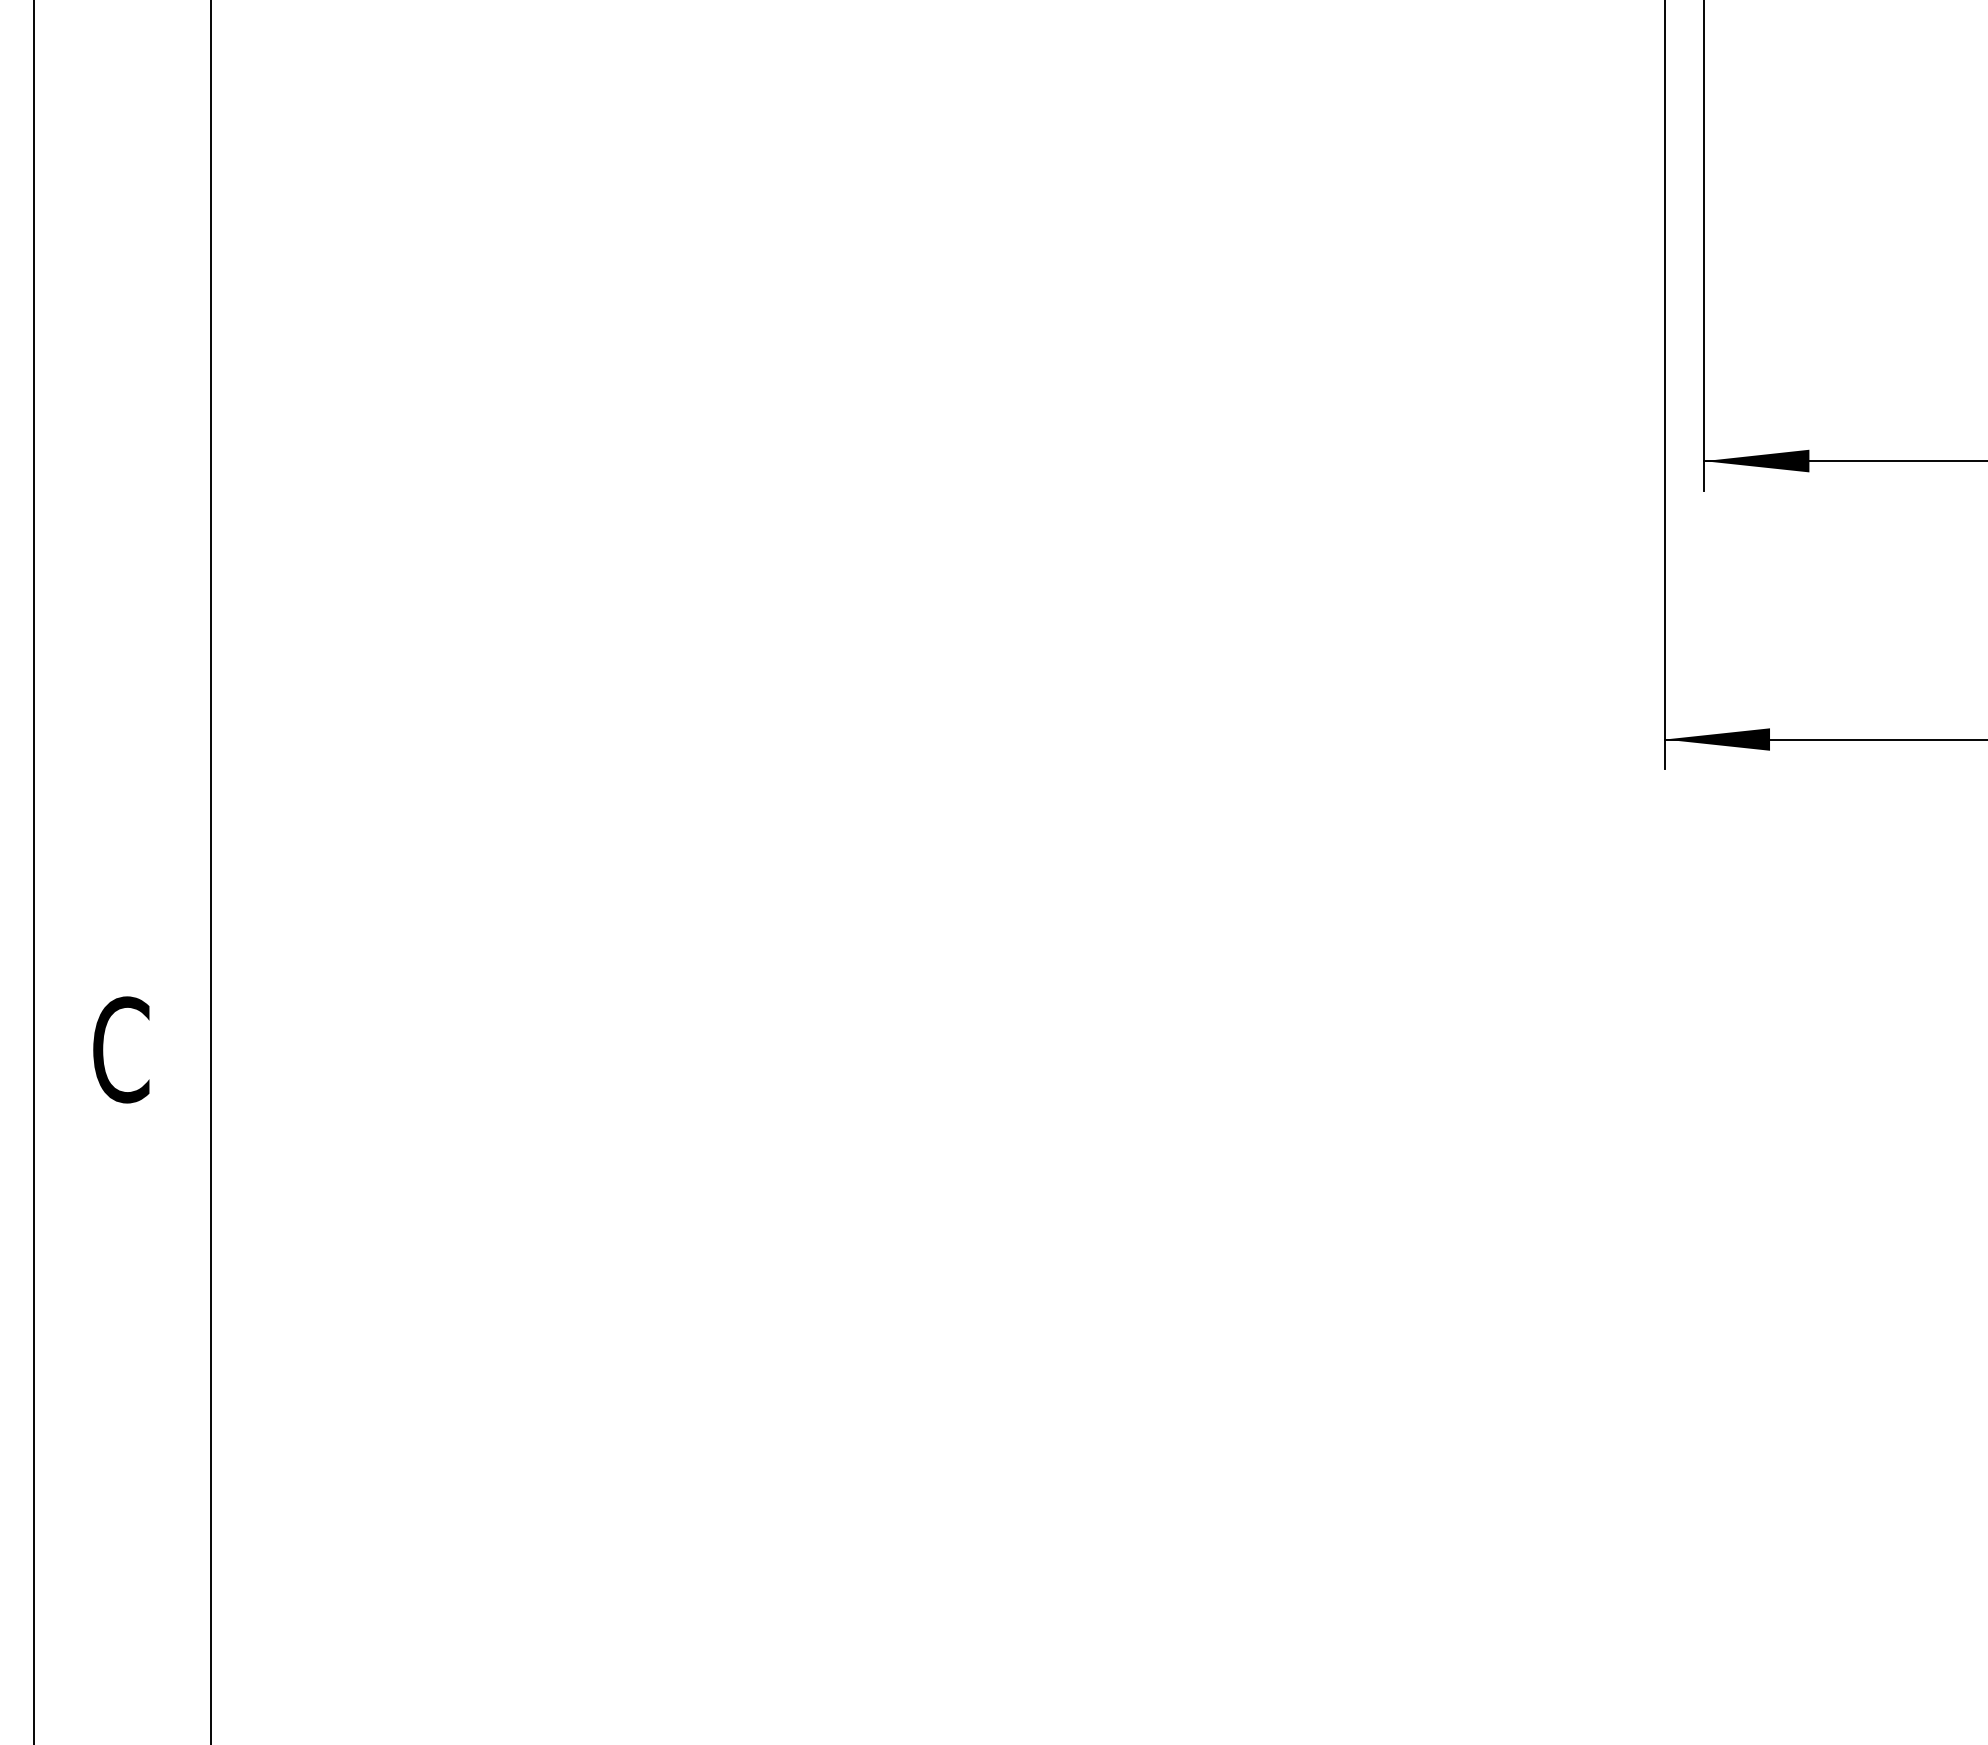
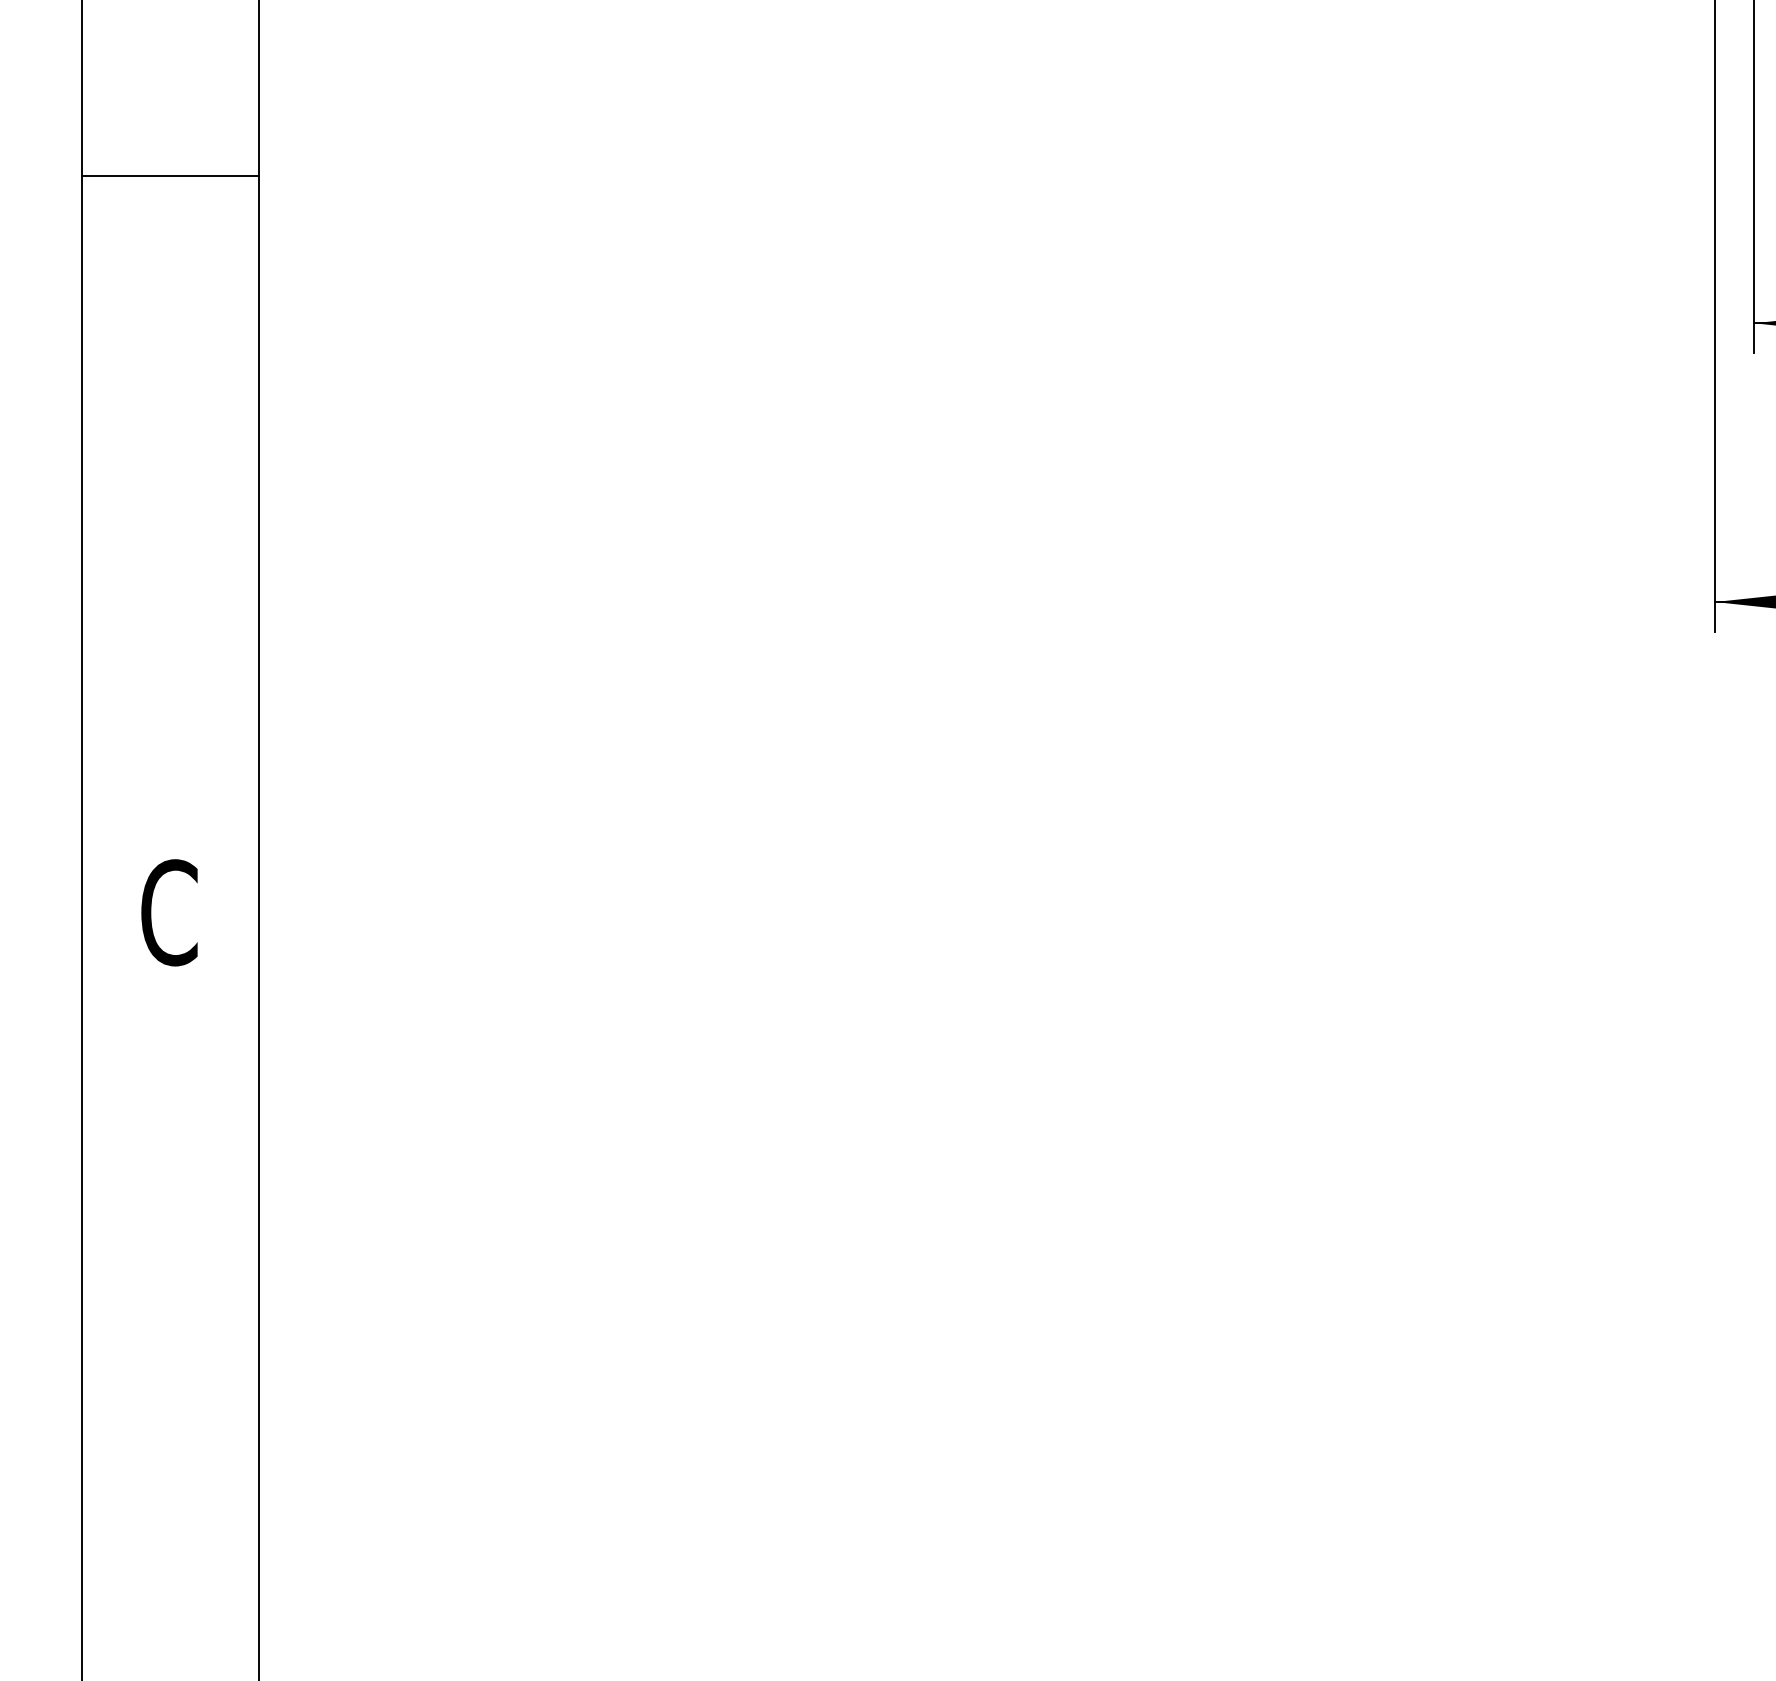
line: (121, 313) -> (169, 175), added

